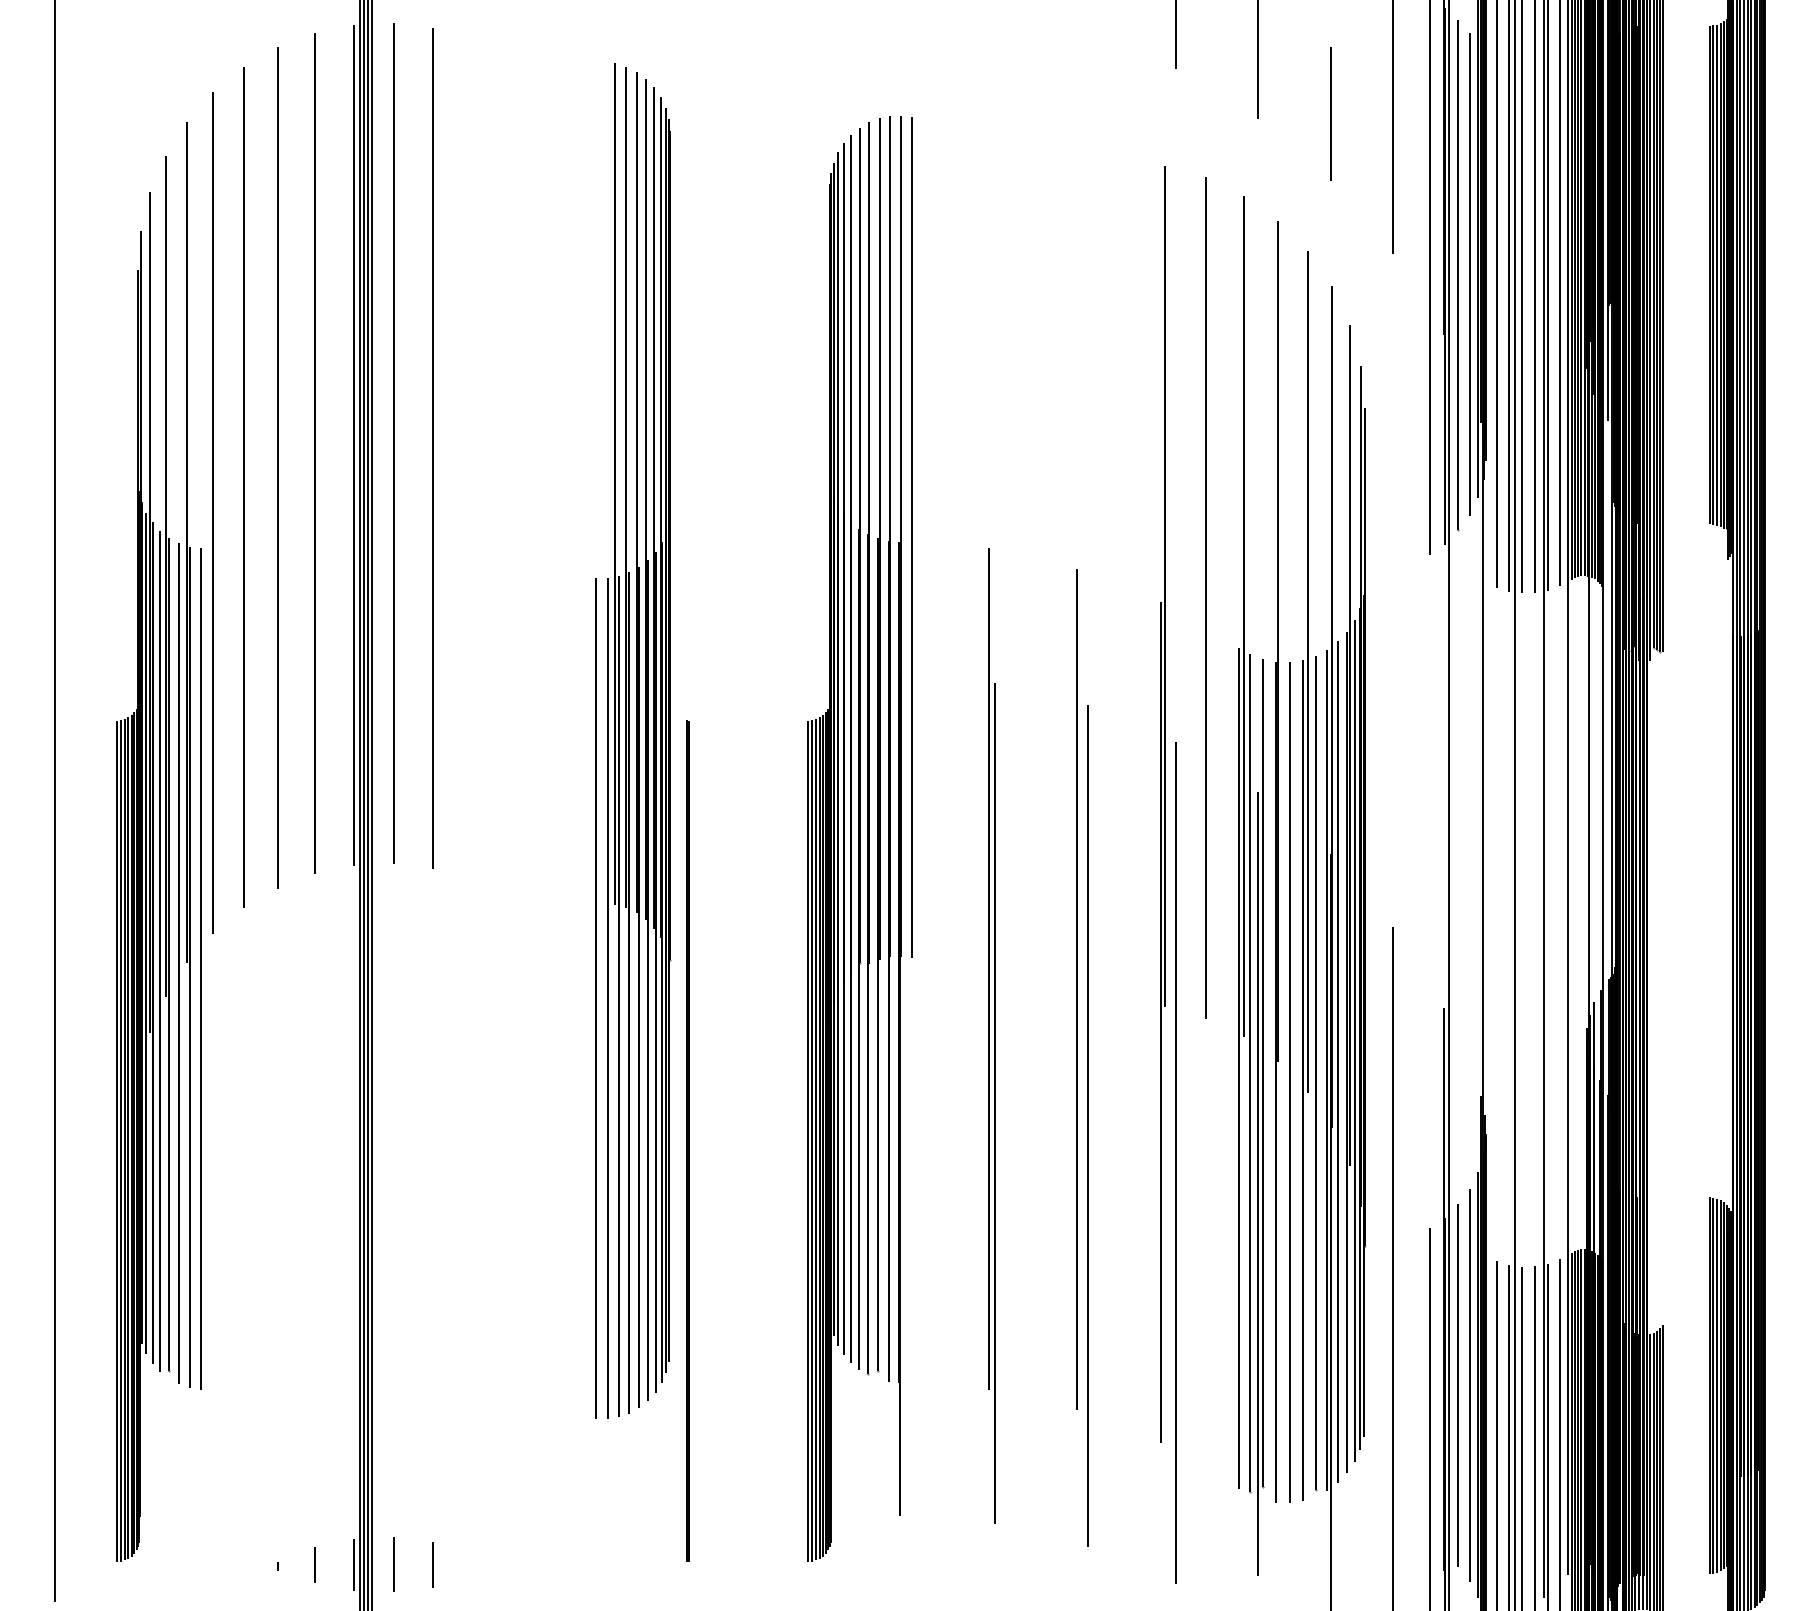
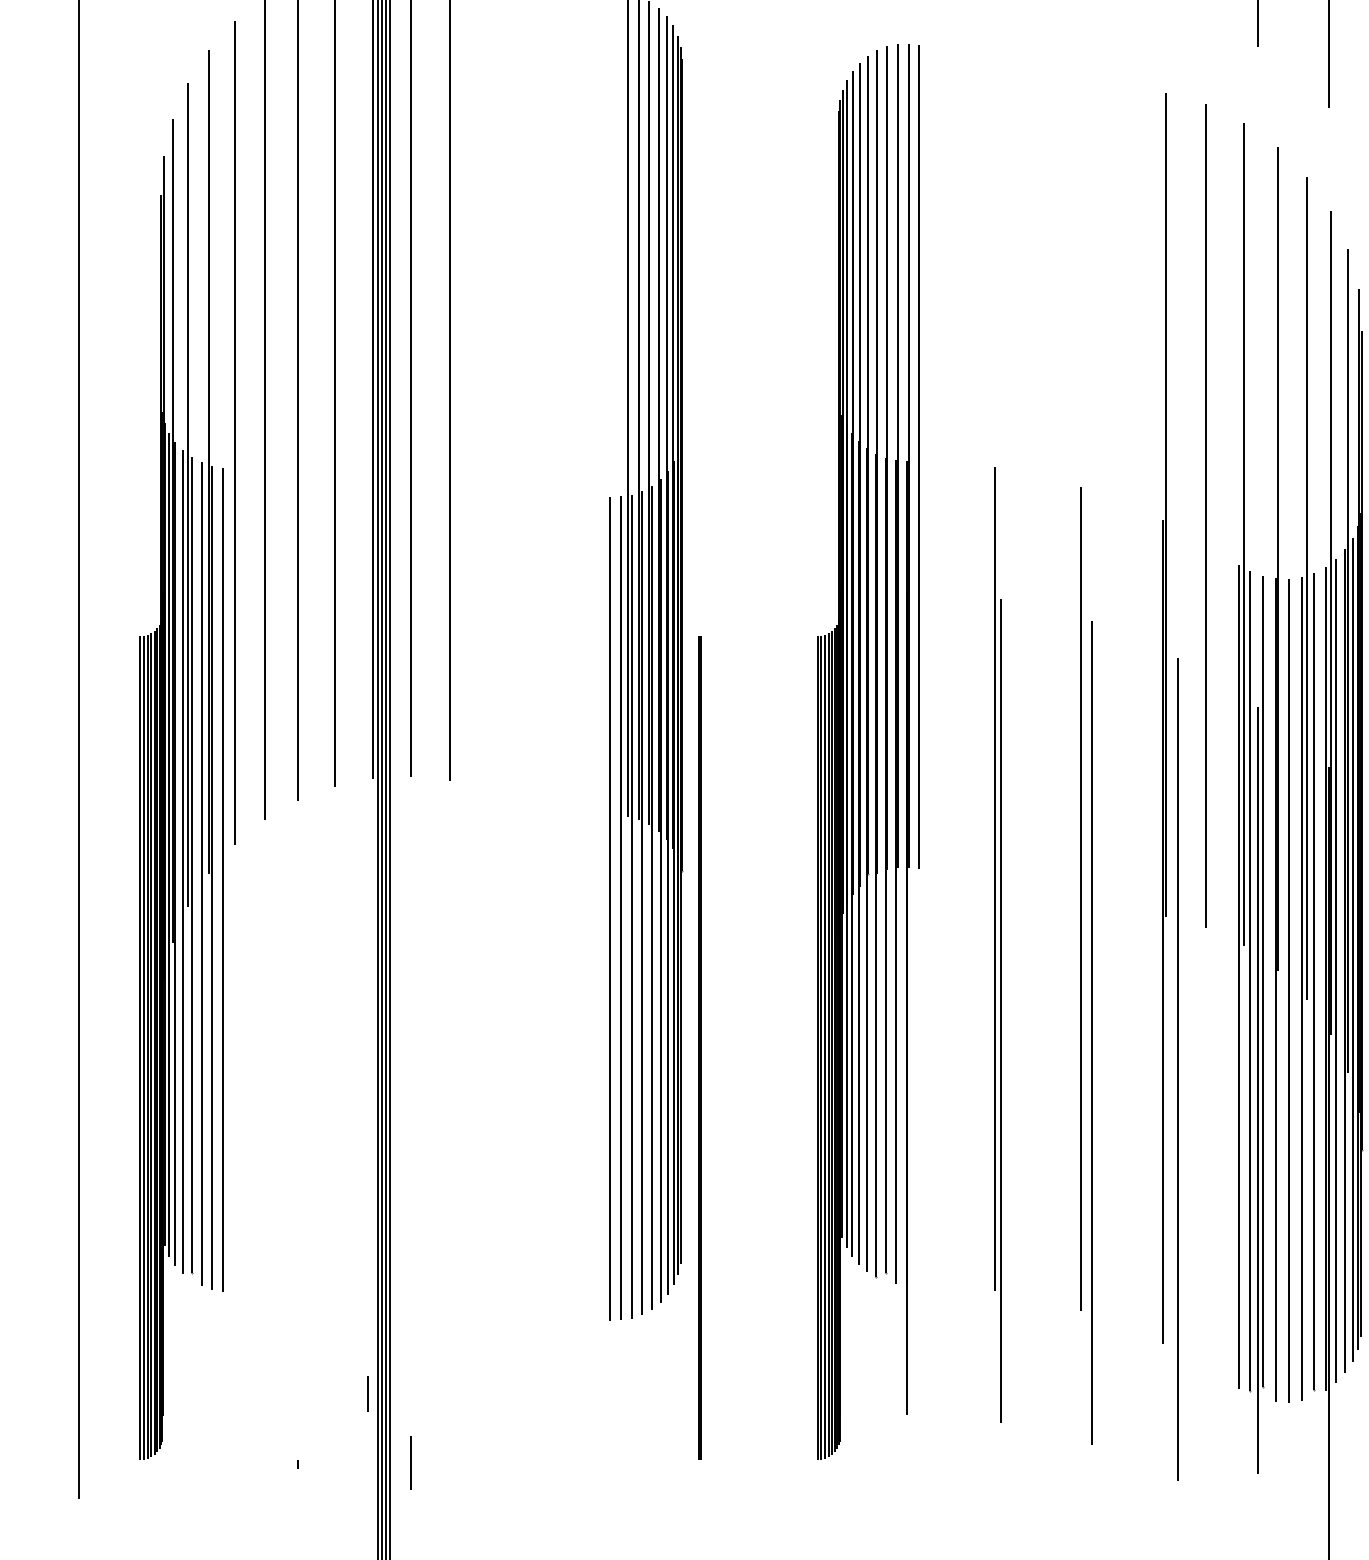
line: (314, 1564) -> (367, 1393), moved
line: (353, 1564) -> (372, 1462), removed
line: (432, 1564) -> (449, 1462), removed

